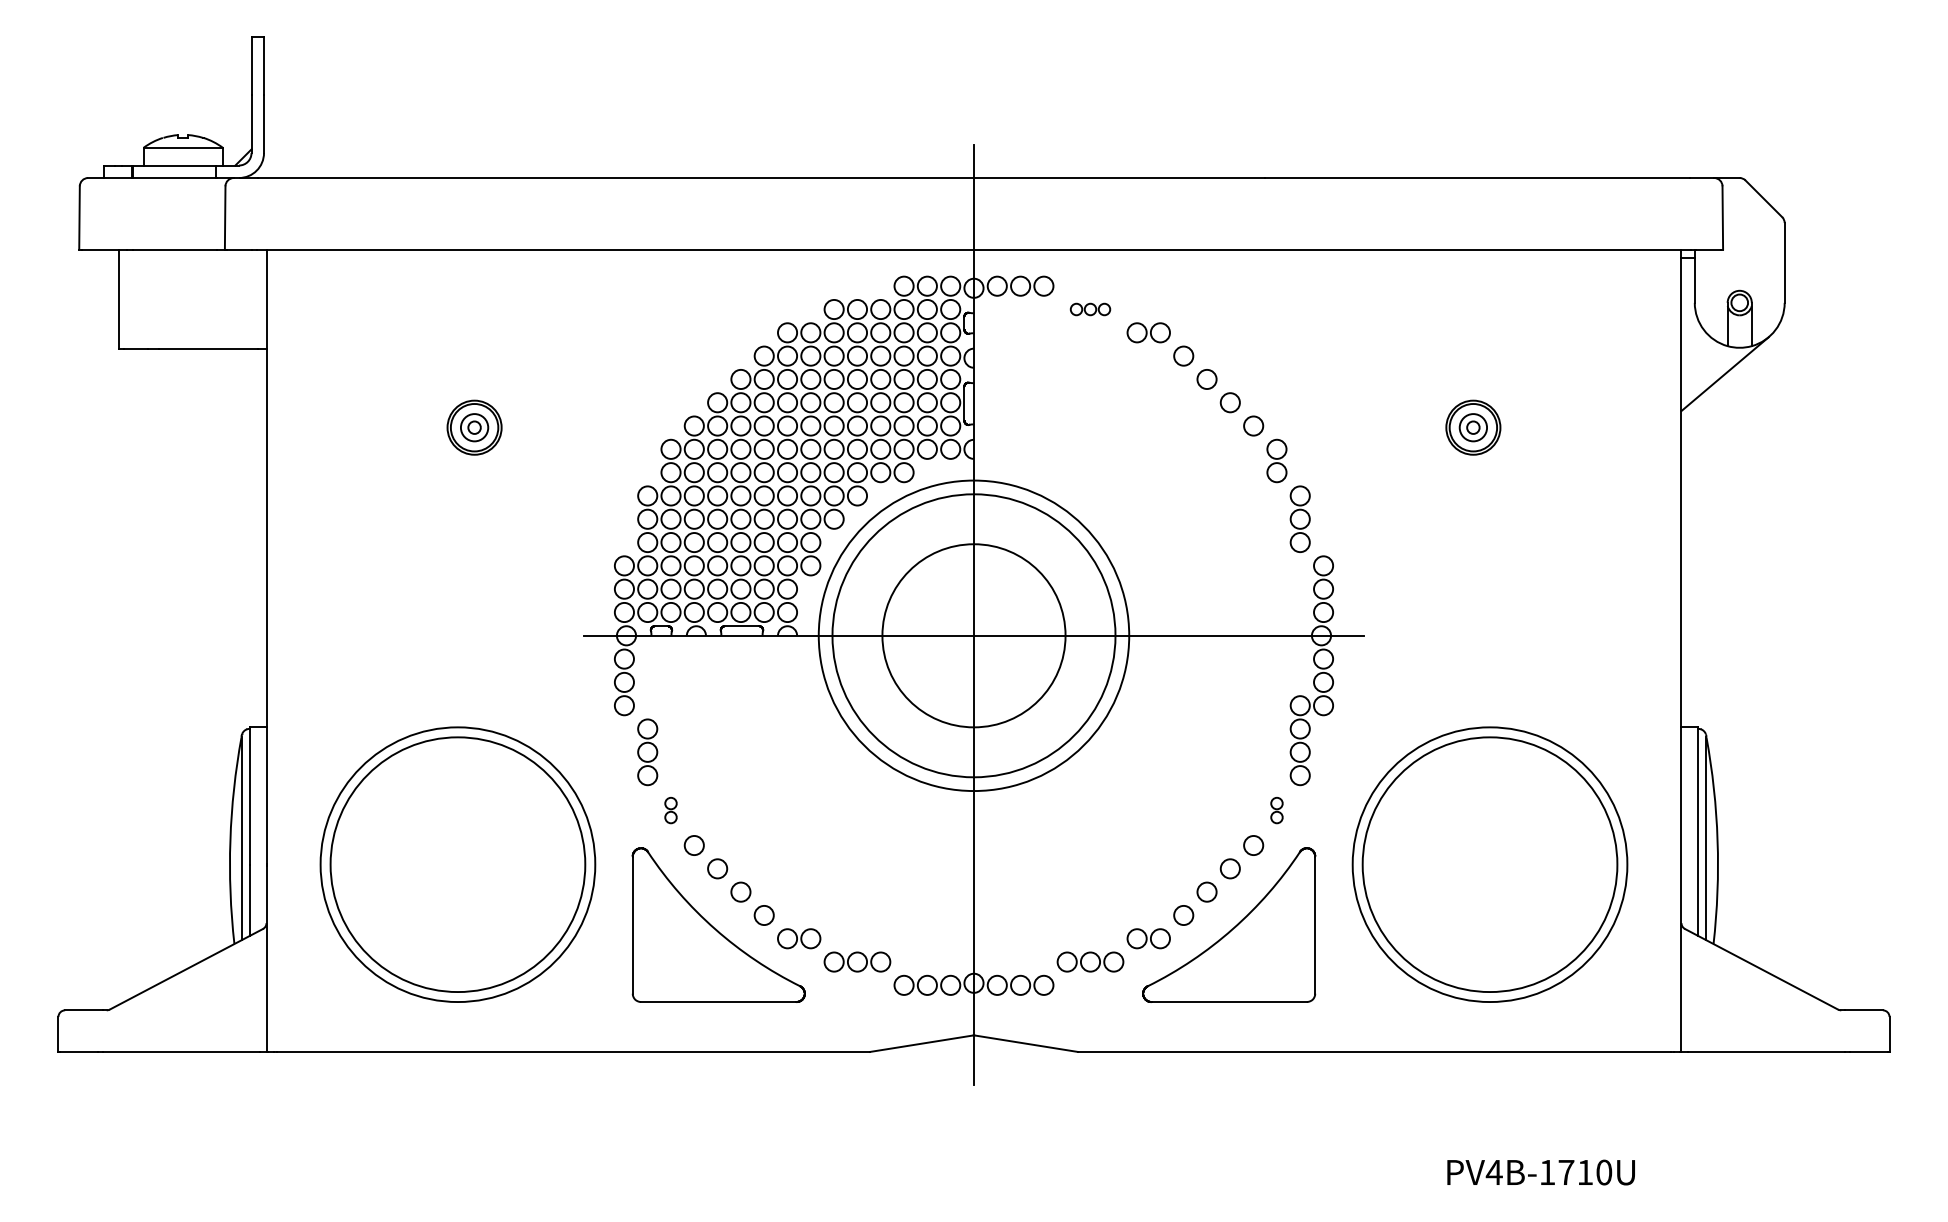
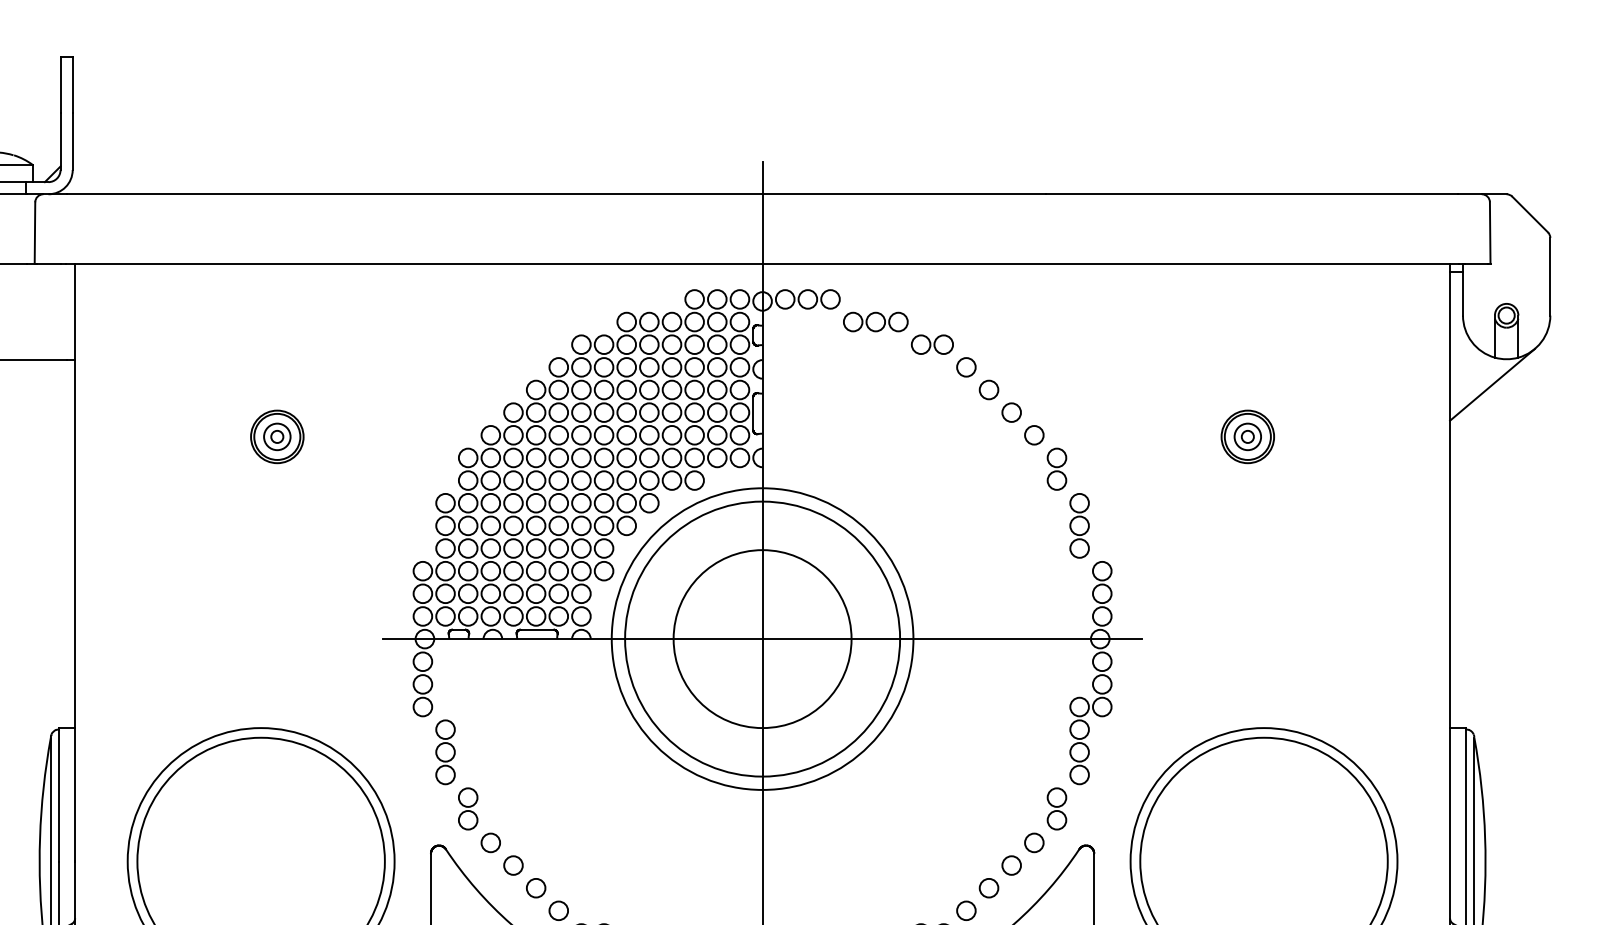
part: (1090, 309) -> (875, 322), size x1.67
part: (670, 810) -> (467, 808), size x1.67
part: (1276, 810) -> (1056, 808), size x1.67

